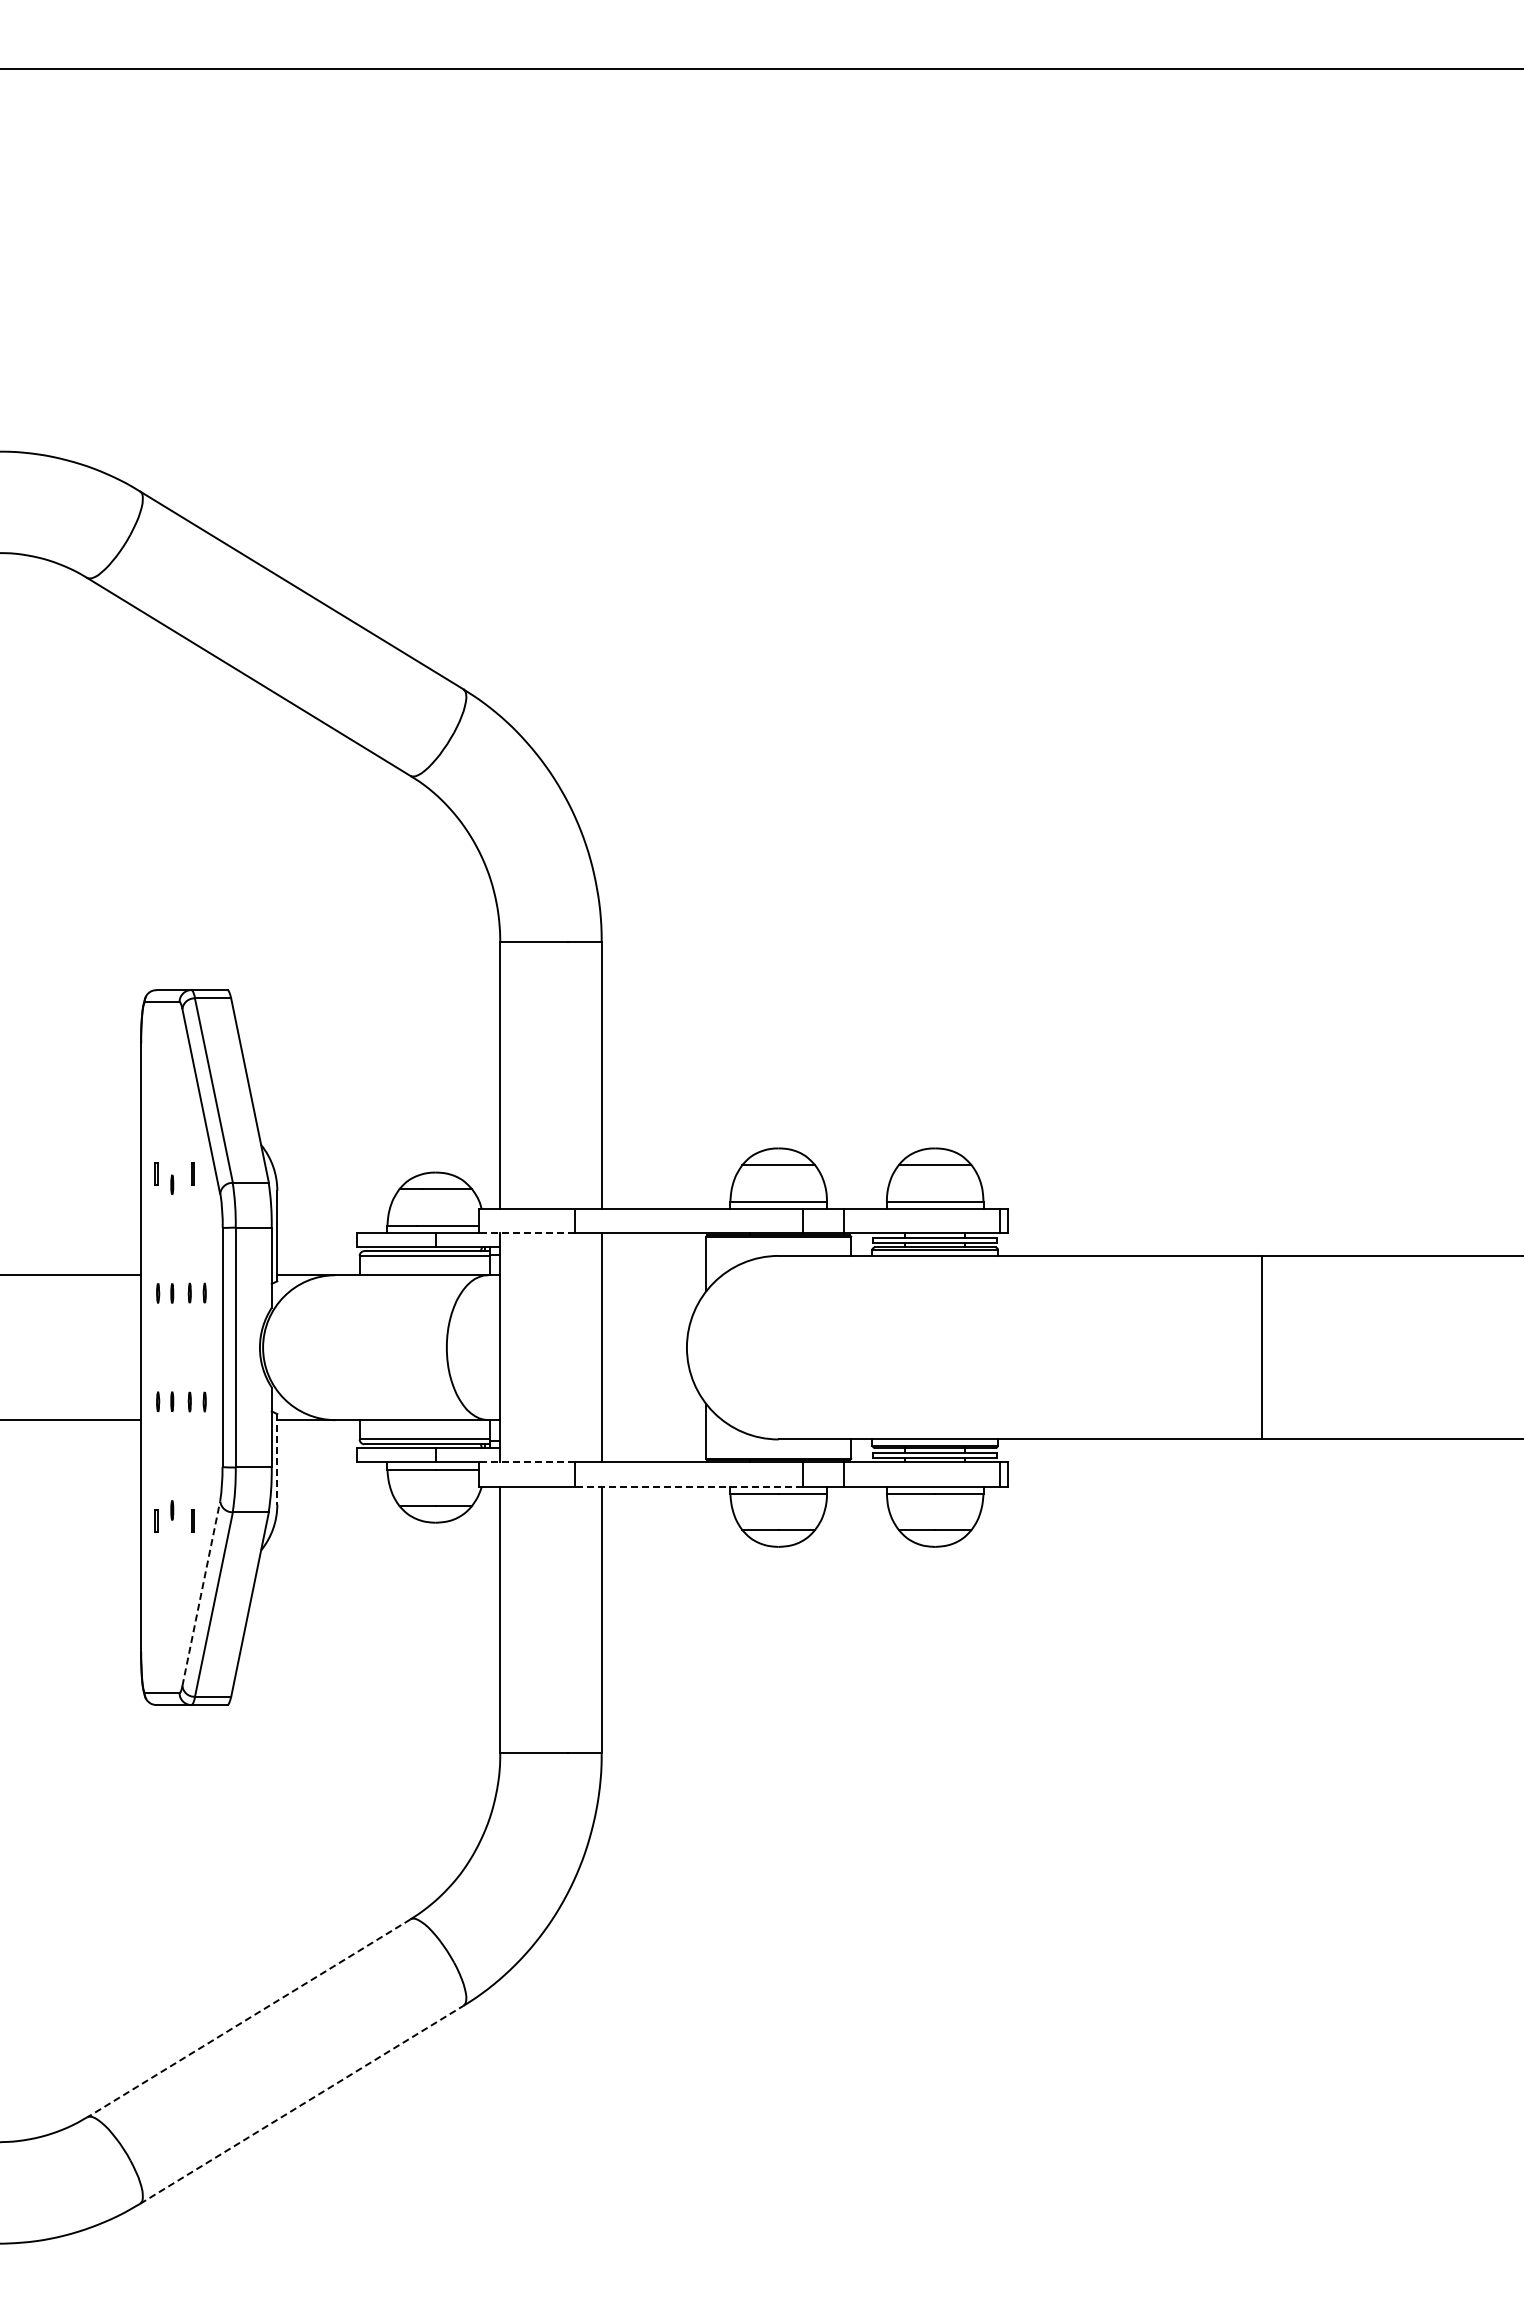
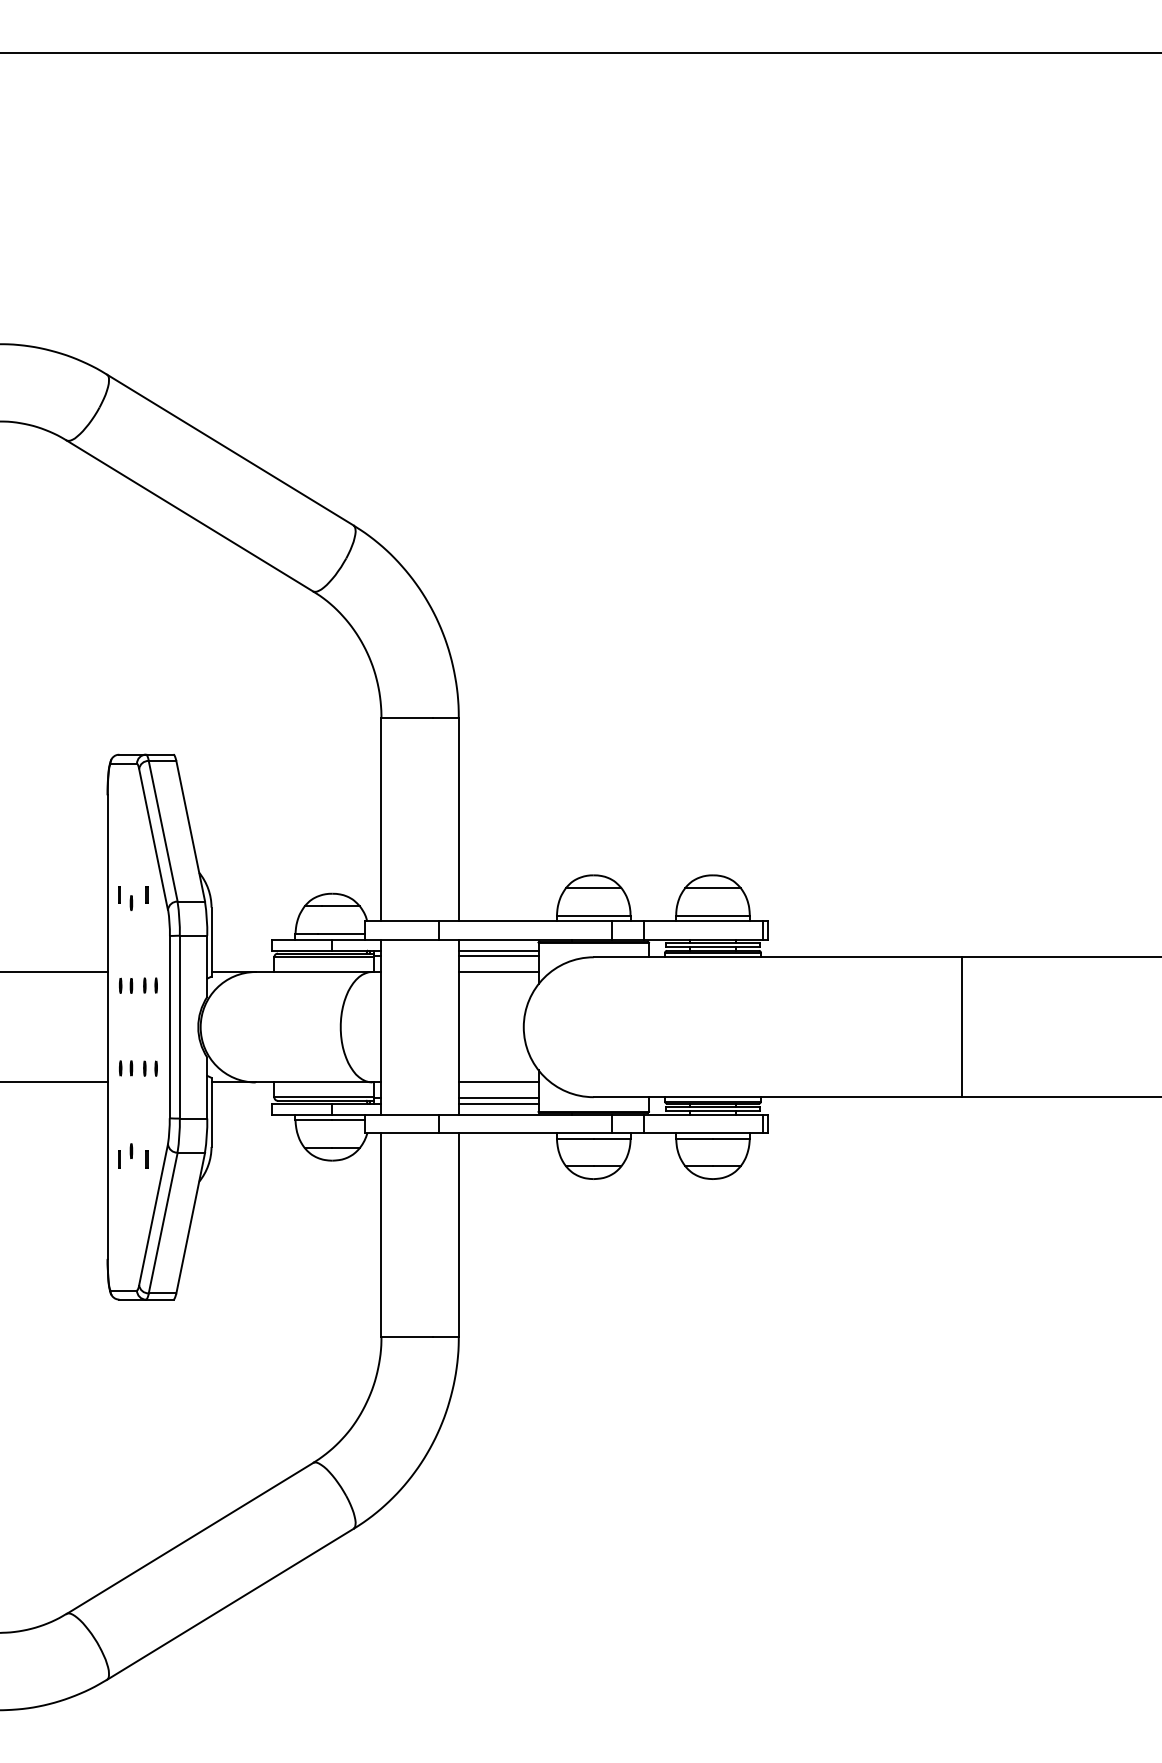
line: (526, 1232) -> (401, 939), dashed -> solid
line: (653, 1247) -> (498, 950), added
line: (653, 1254) -> (498, 956), added
line: (653, 1275) -> (498, 972), added
line: (653, 1420) -> (498, 1082), added
line: (653, 1440) -> (498, 1097), added
line: (653, 1447) -> (498, 1103), added
line: (277, 1459) -> (211, 1112), dashed -> solid
line: (526, 1462) -> (401, 1114), dashed -> solid
line: (688, 1486) -> (524, 1133), dashed -> solid
line: (201, 1593) -> (153, 1214), dashed -> solid
line: (248, 2018) -> (189, 1538), dashed -> solid
line: (301, 2104) -> (229, 1604), dashed -> solid

